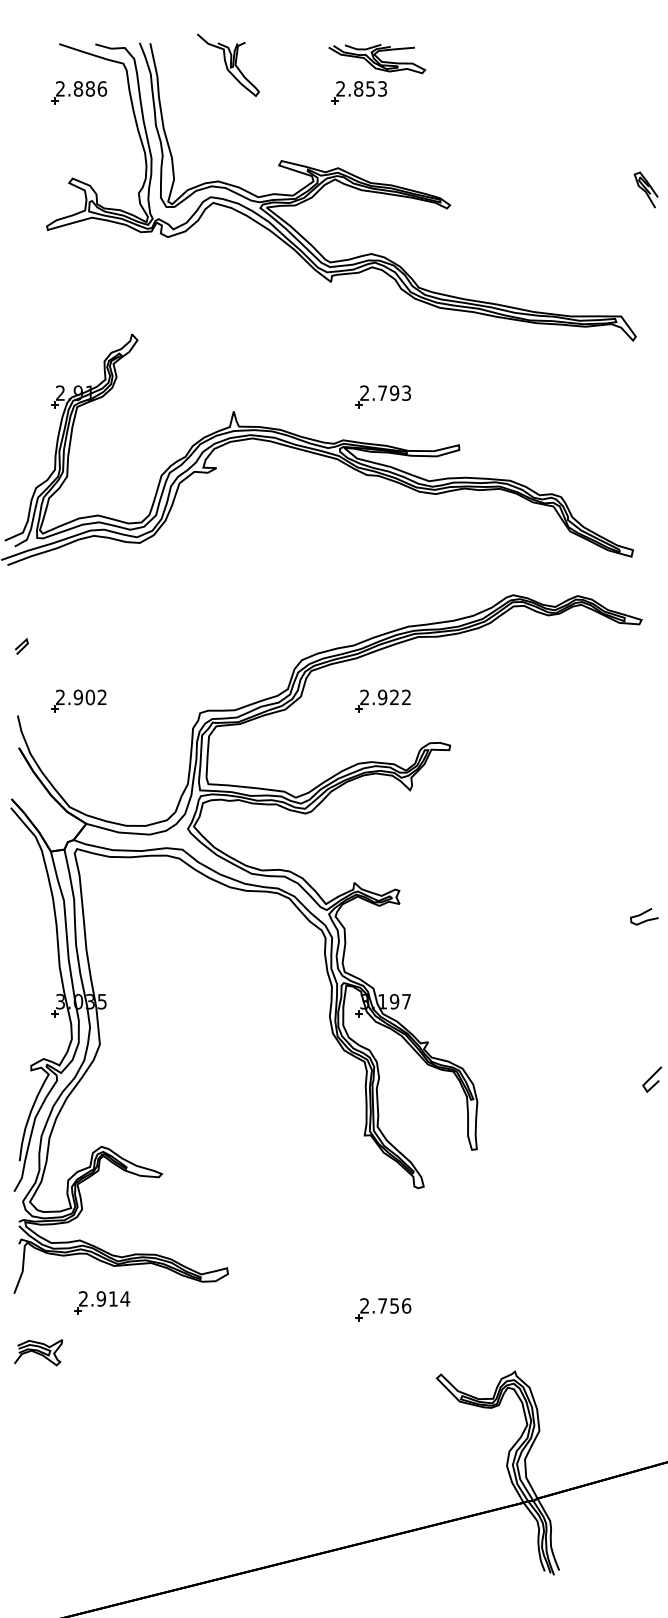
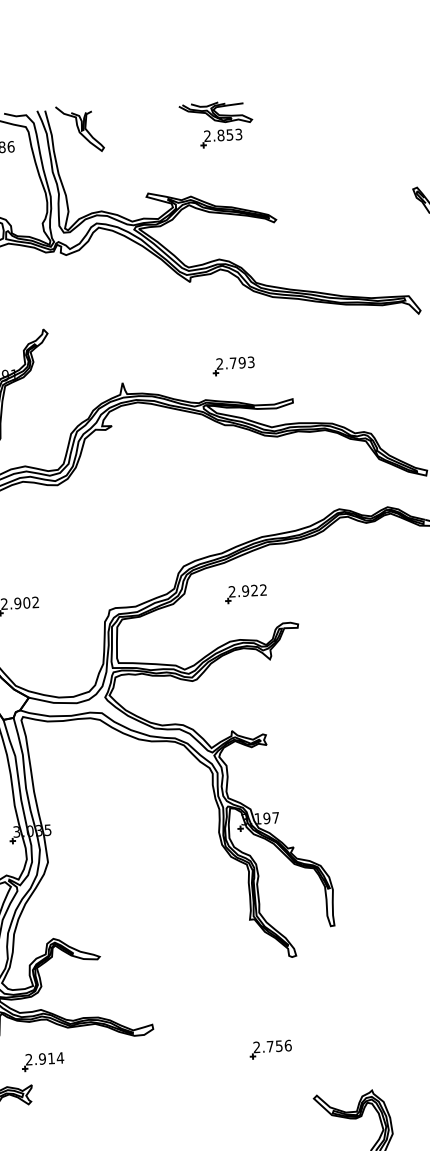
part: (228, 64) -> (80, 128), moved
part: (358, 92) -> (221, 138), moved
part: (102, 1302) -> (43, 1061), moved

